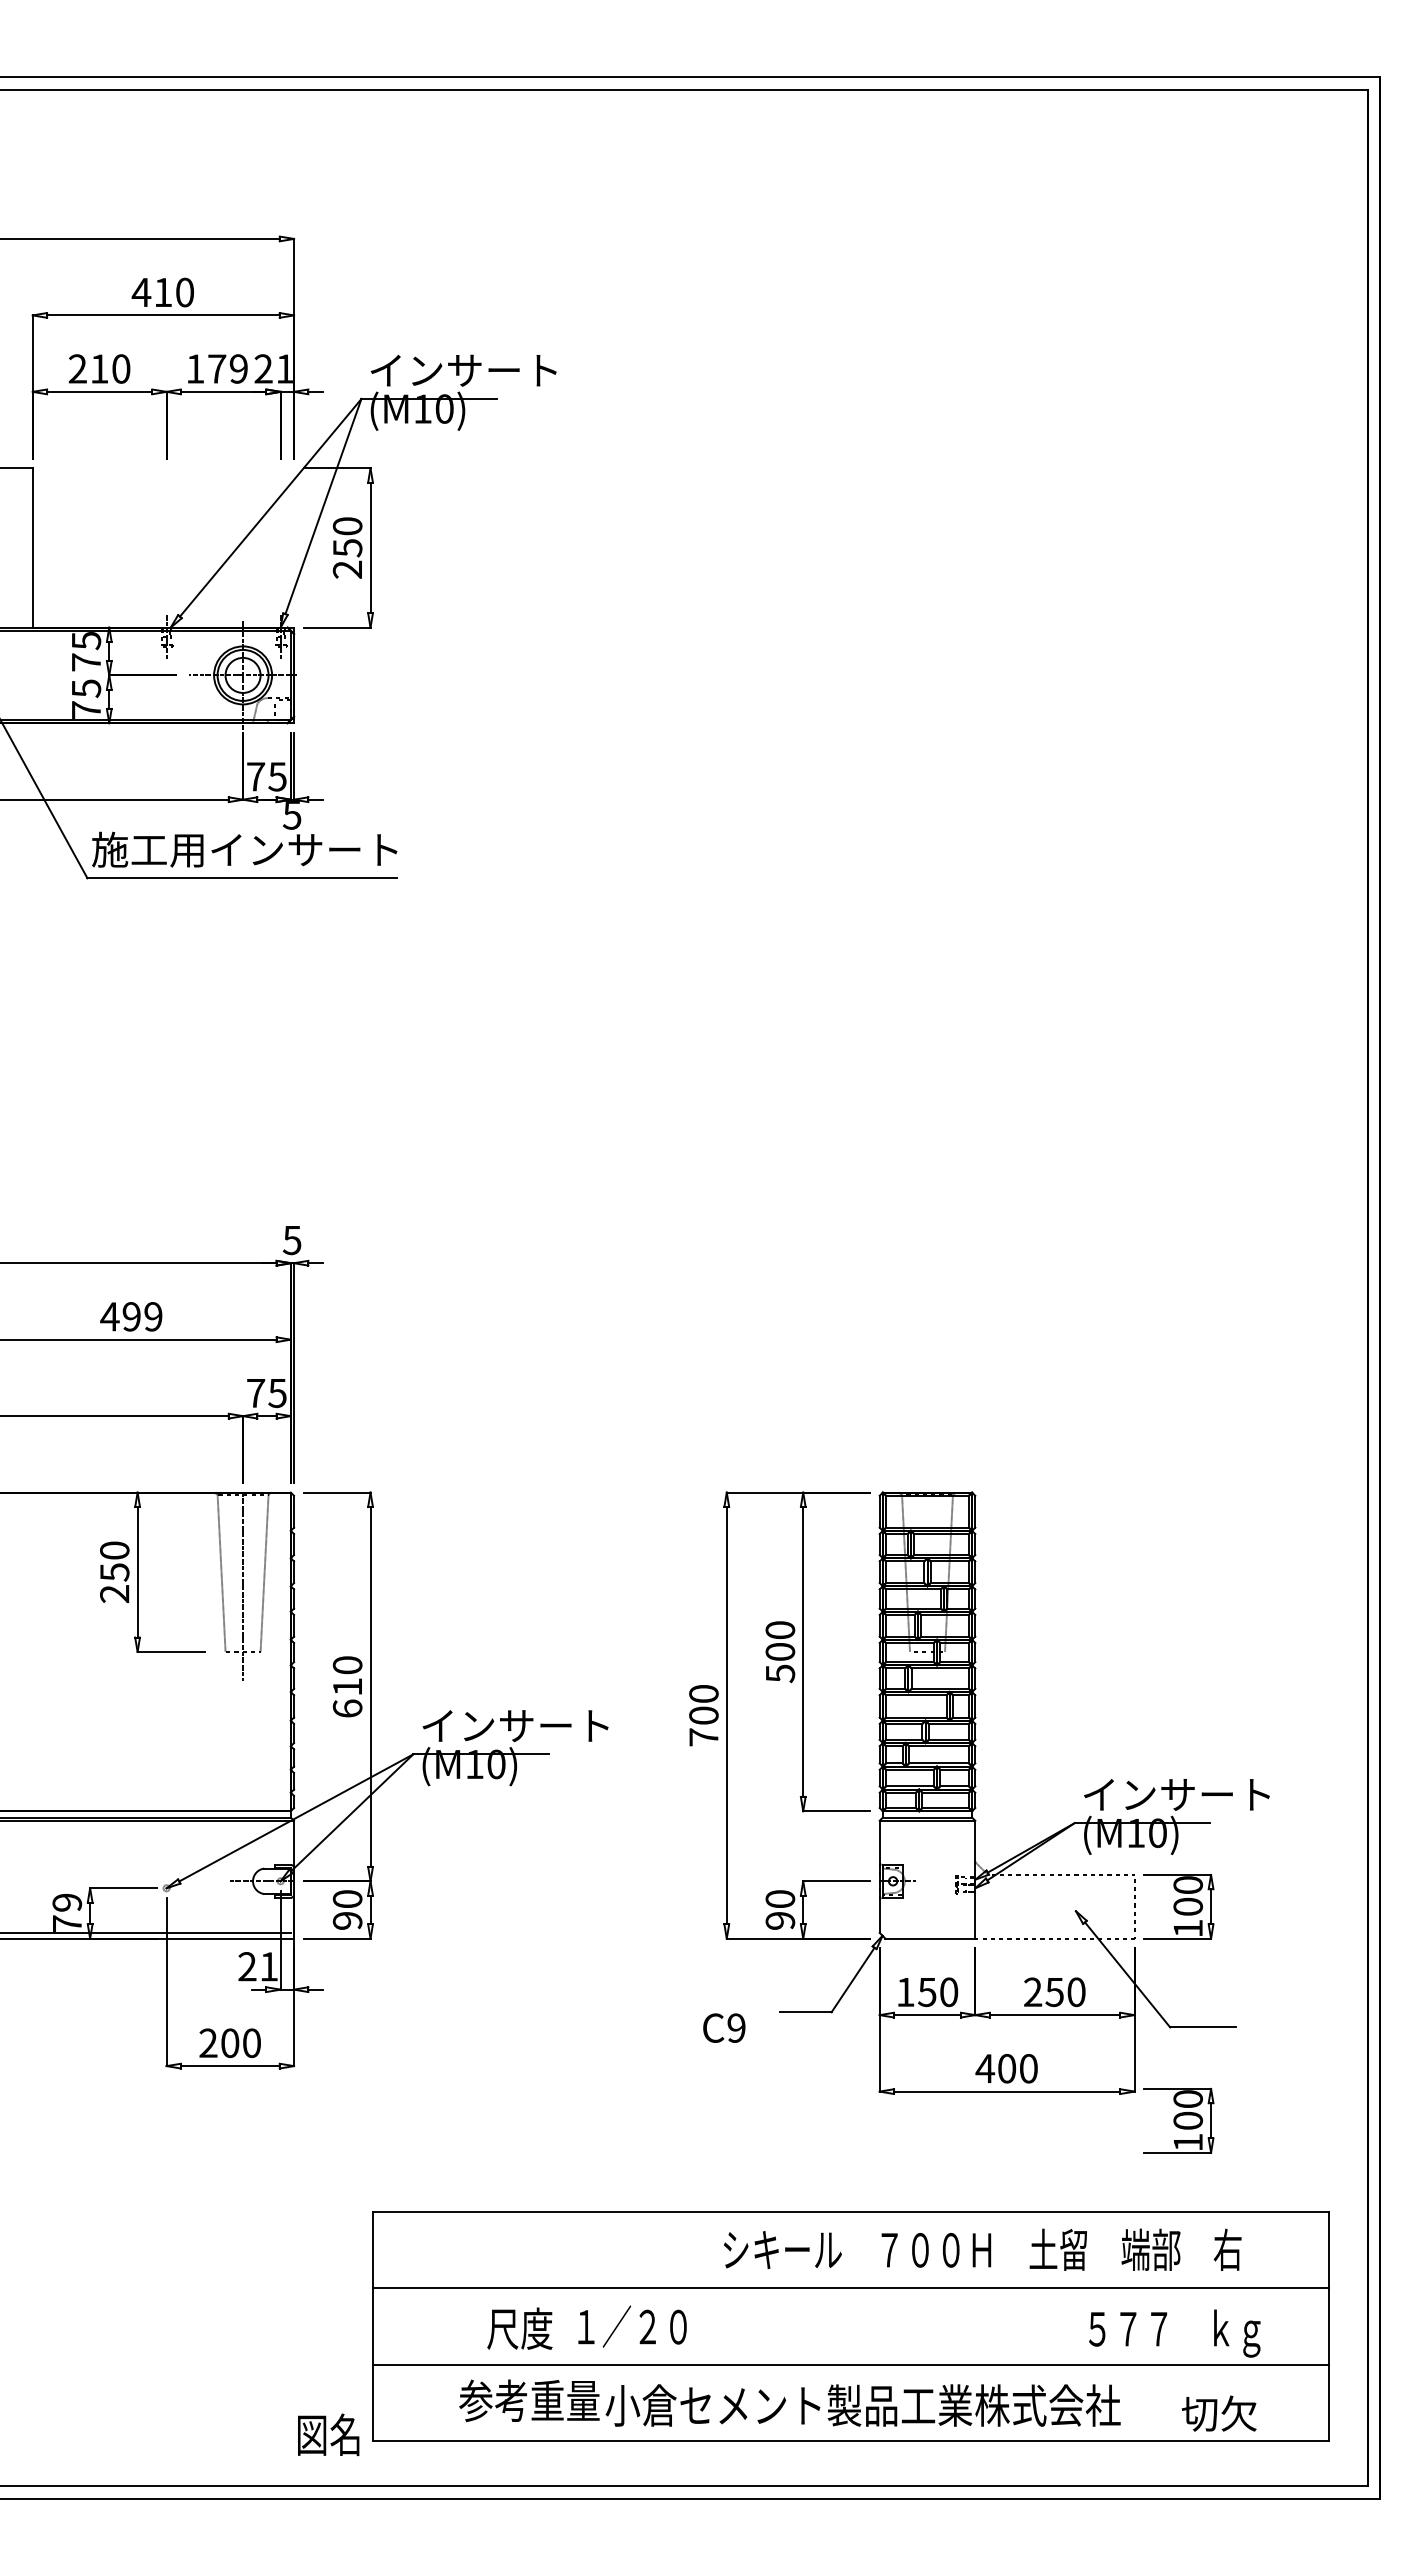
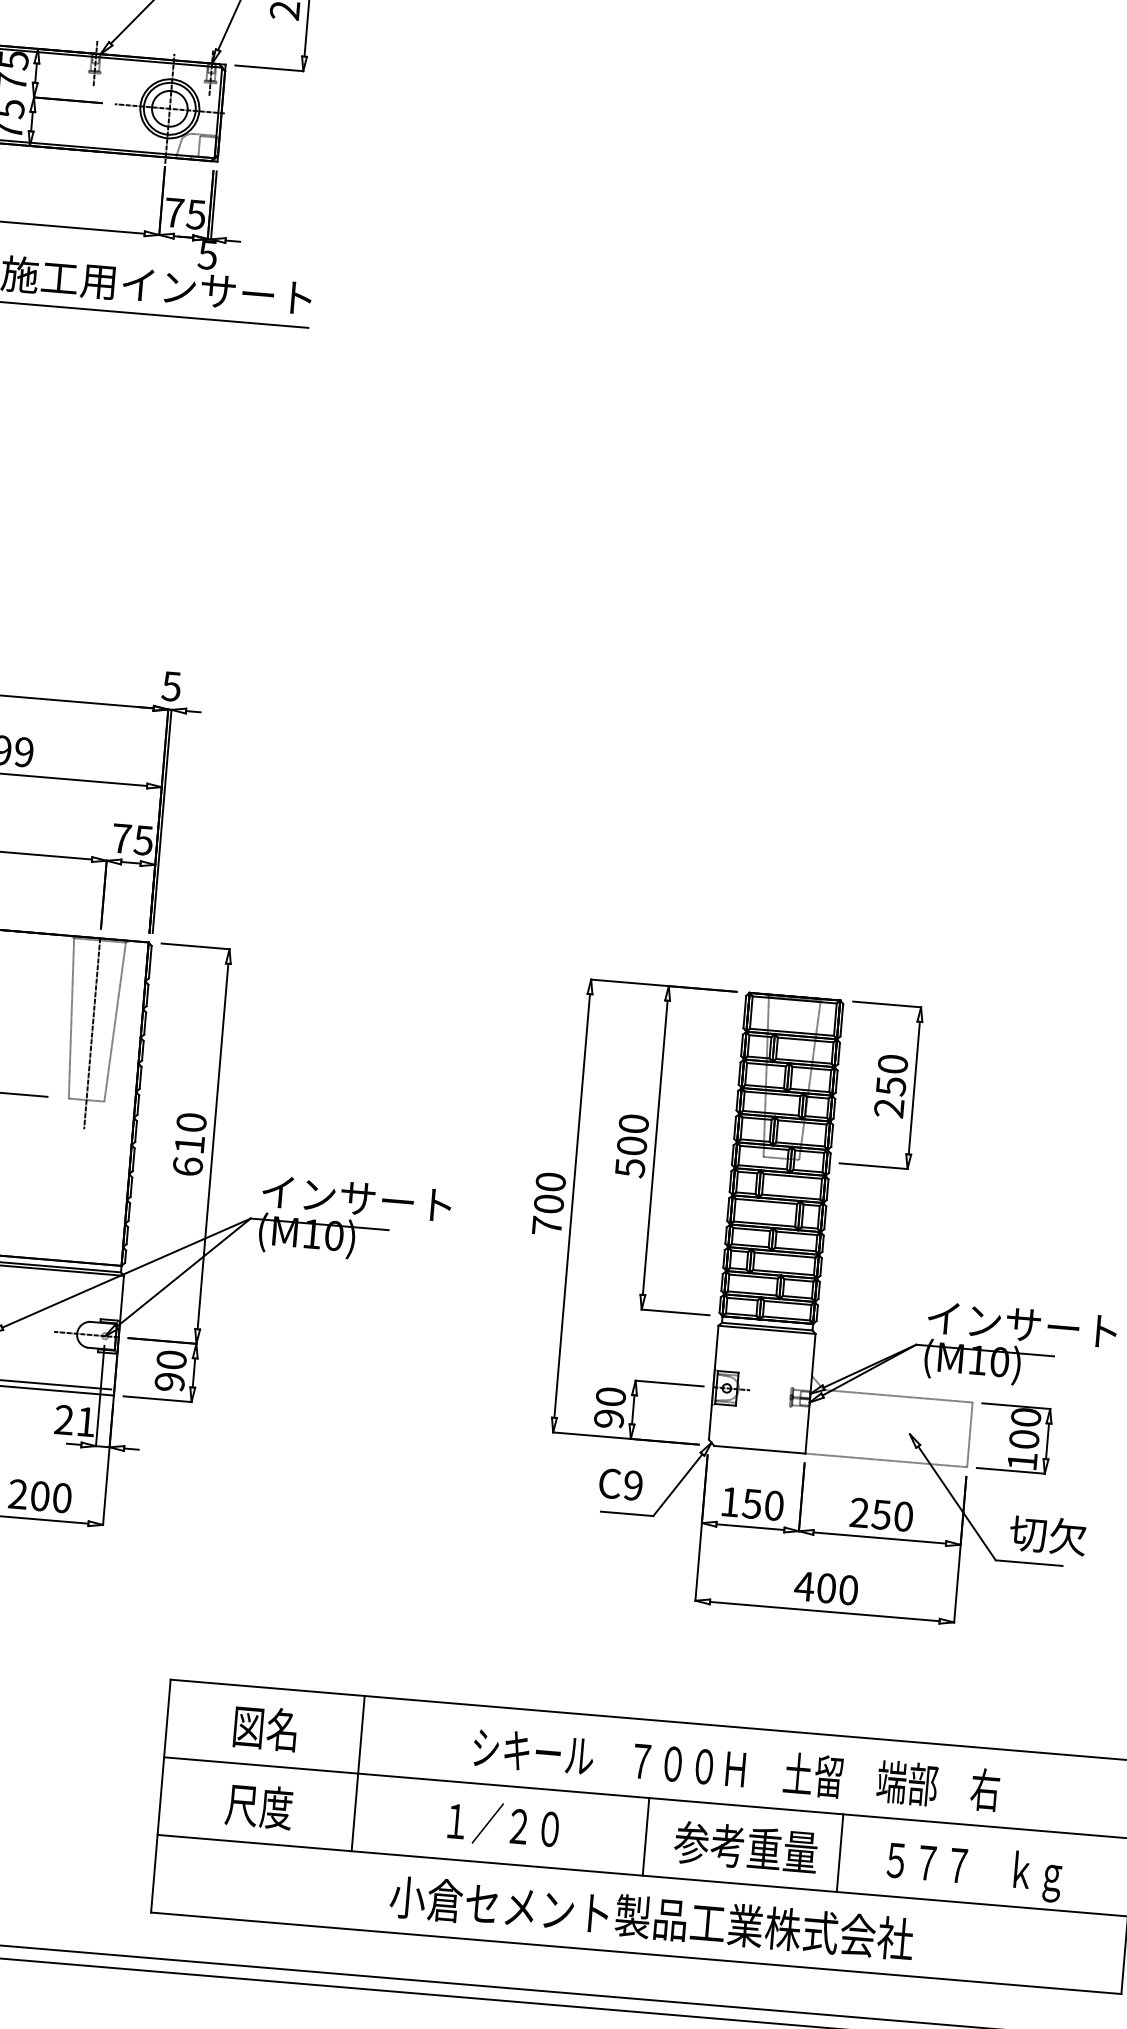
part: (1019, 1571) -> (881, 1084), added
text: (724, 2027) -> (621, 1483), moved
part: (1178, 2120) -> (996, 1655), removed
text: (982, 2249) -> (736, 1768), moved
line: (564, 2287) -> (358, 1772), added
text: (632, 2326) -> (503, 1824), moved
line: (850, 2326) -> (645, 1836), added
line: (1041, 2326) -> (839, 1852), added
text: (519, 2328) -> (258, 1806), moved
text: (529, 2400) -> (746, 1847), moved
text: (1218, 2413) -> (1047, 1535), moved
text: (328, 2434) -> (265, 1728), moved

